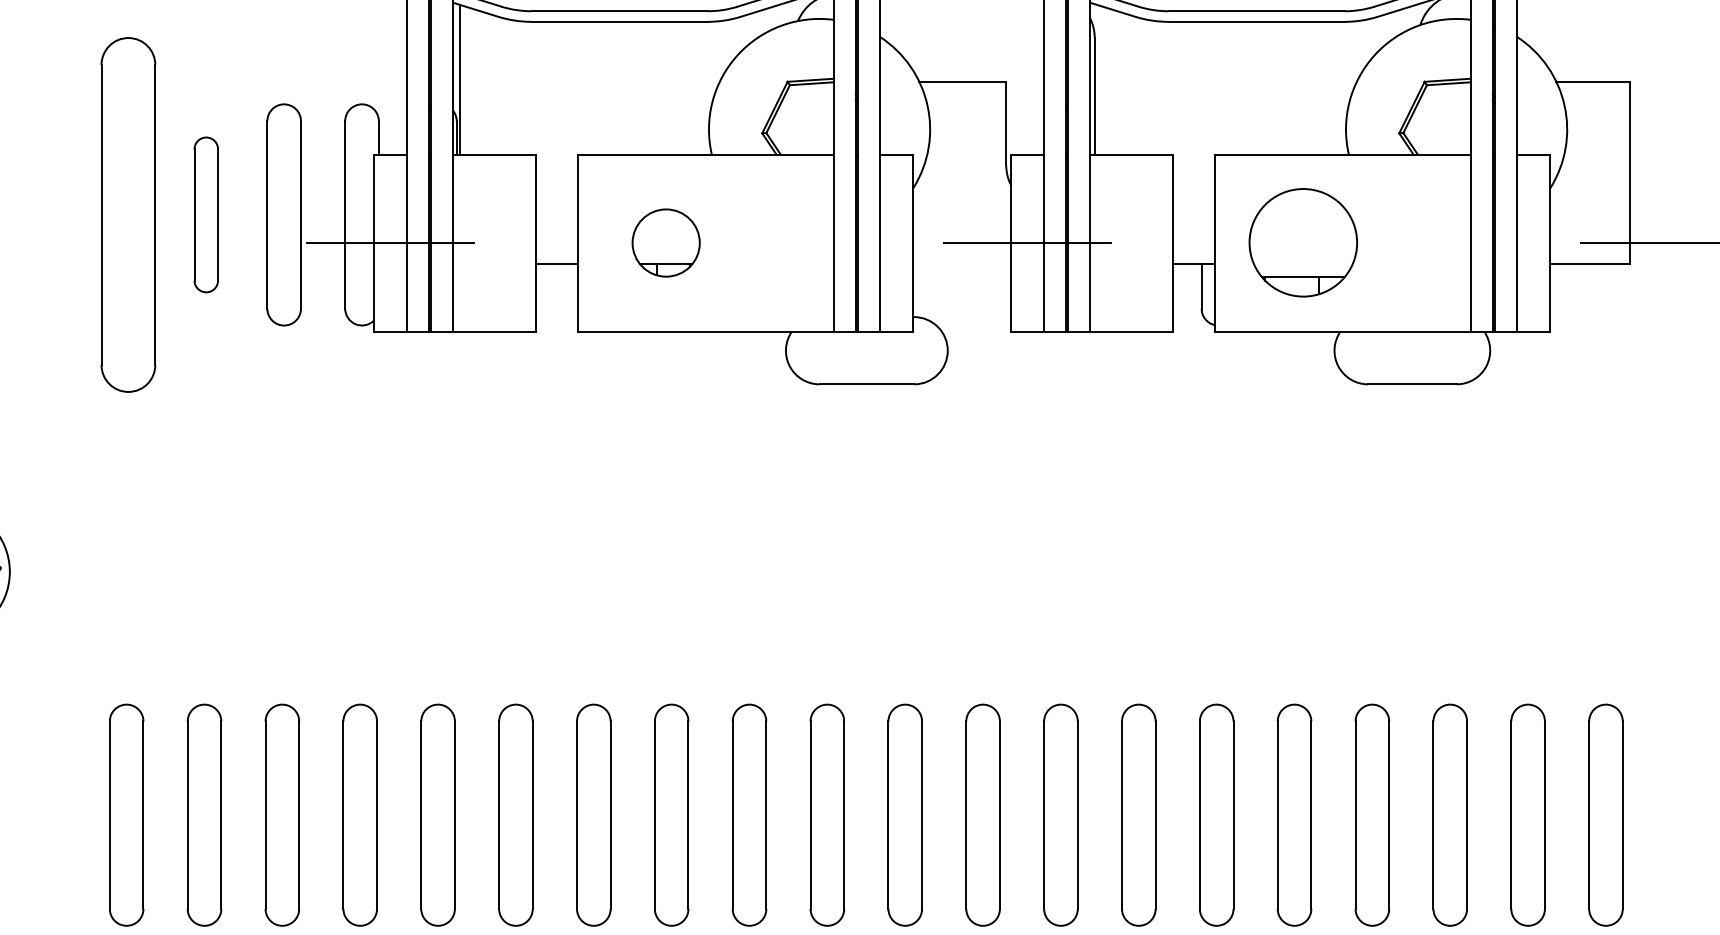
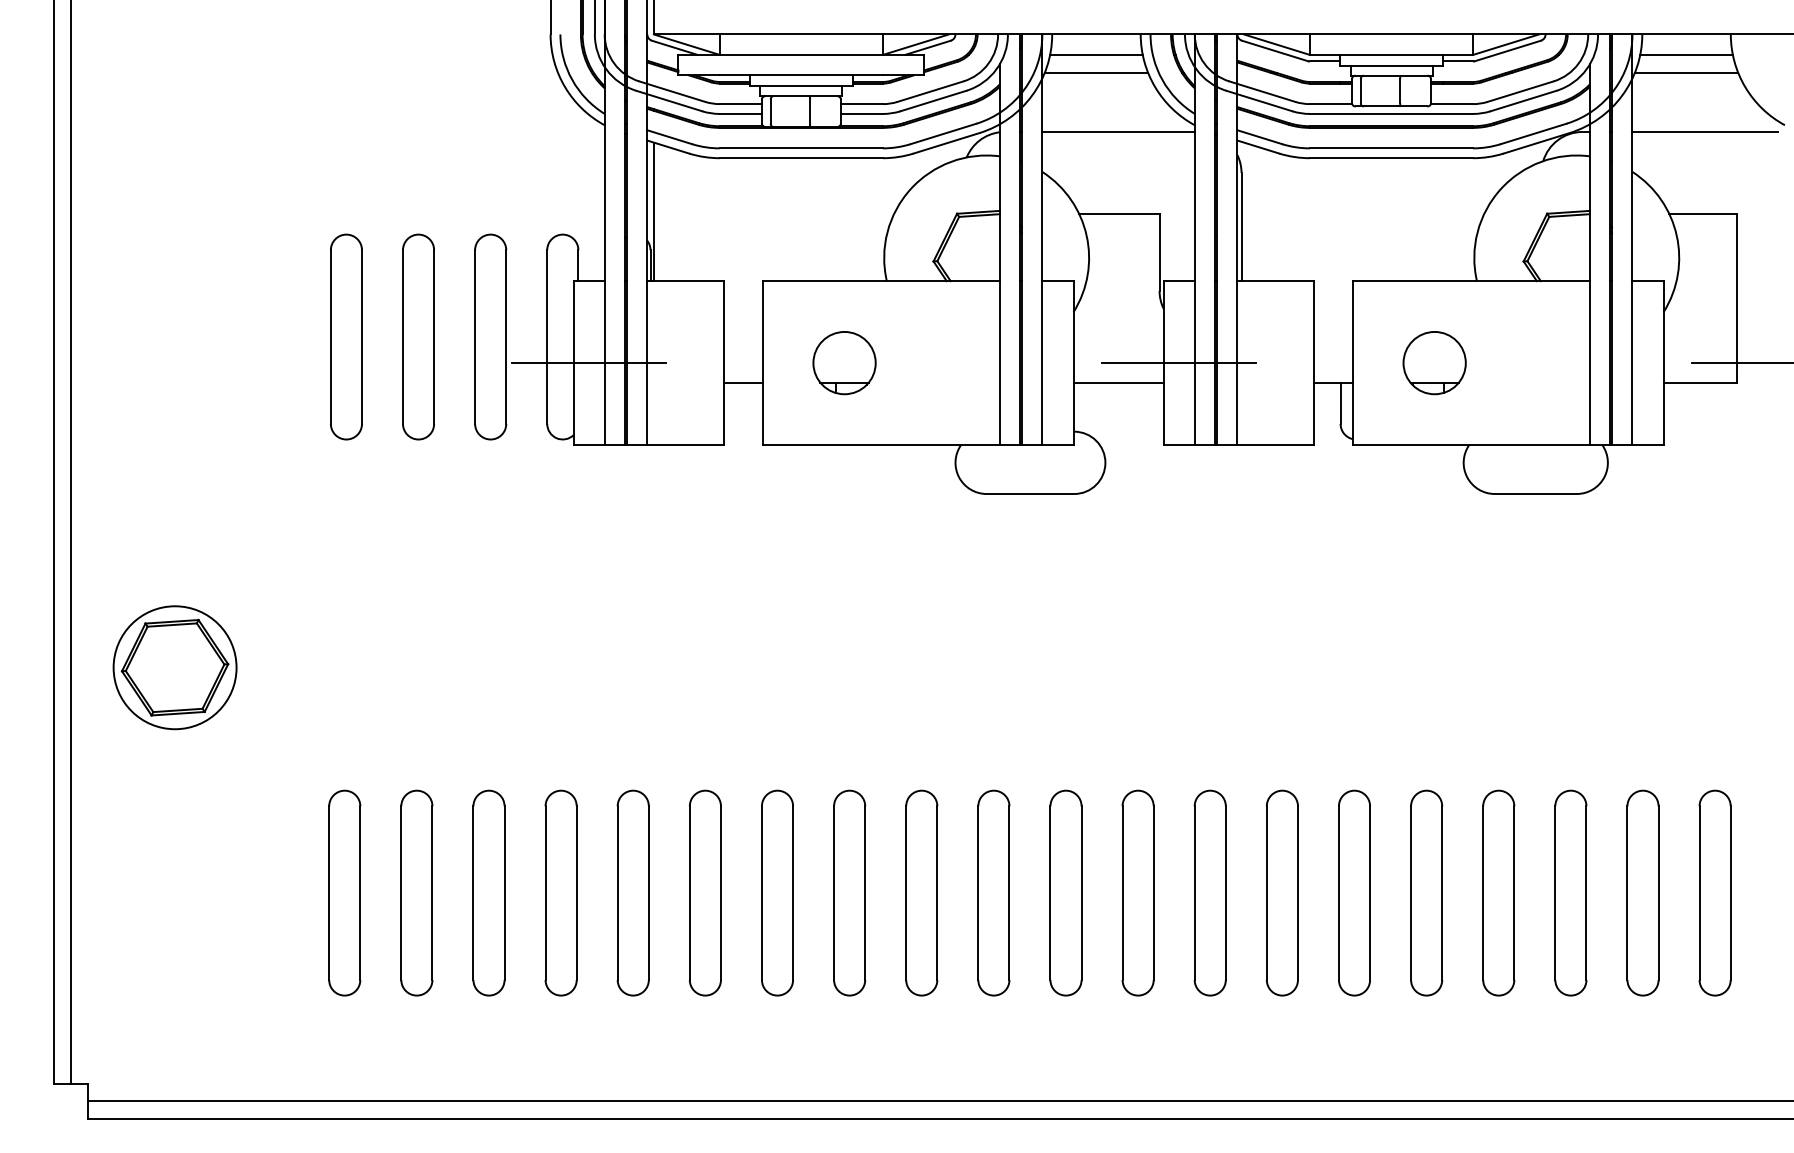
part: (128, 214) -> (346, 336), size x0.62
part: (206, 214) -> (418, 336), size x1.43
part: (1303, 243) -> (1434, 363), size x0.62
line: (961, 263) -> (1118, 382), added

